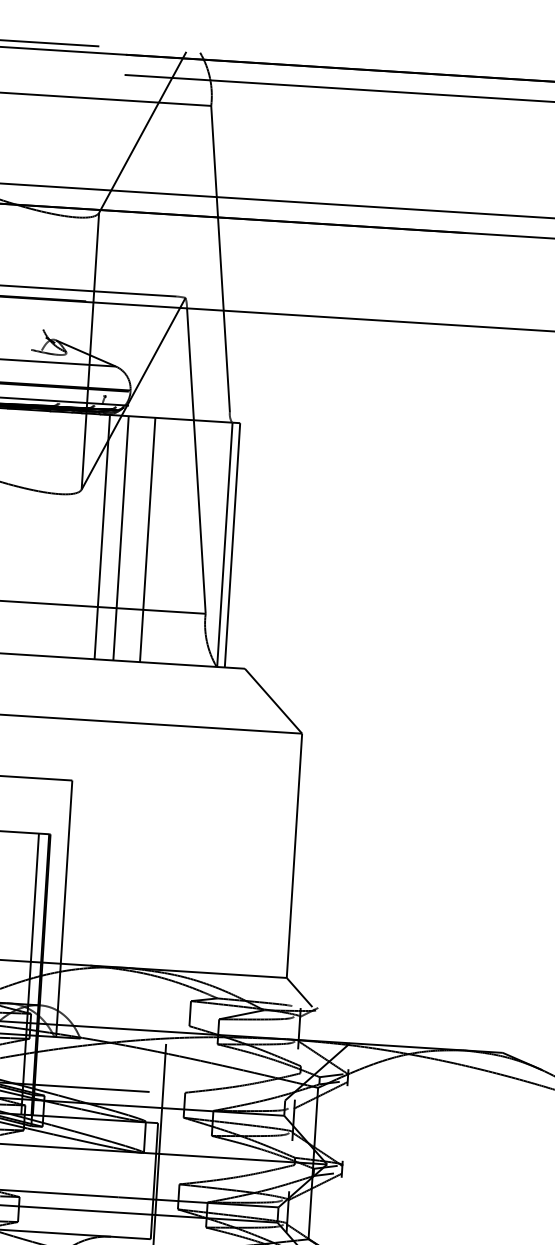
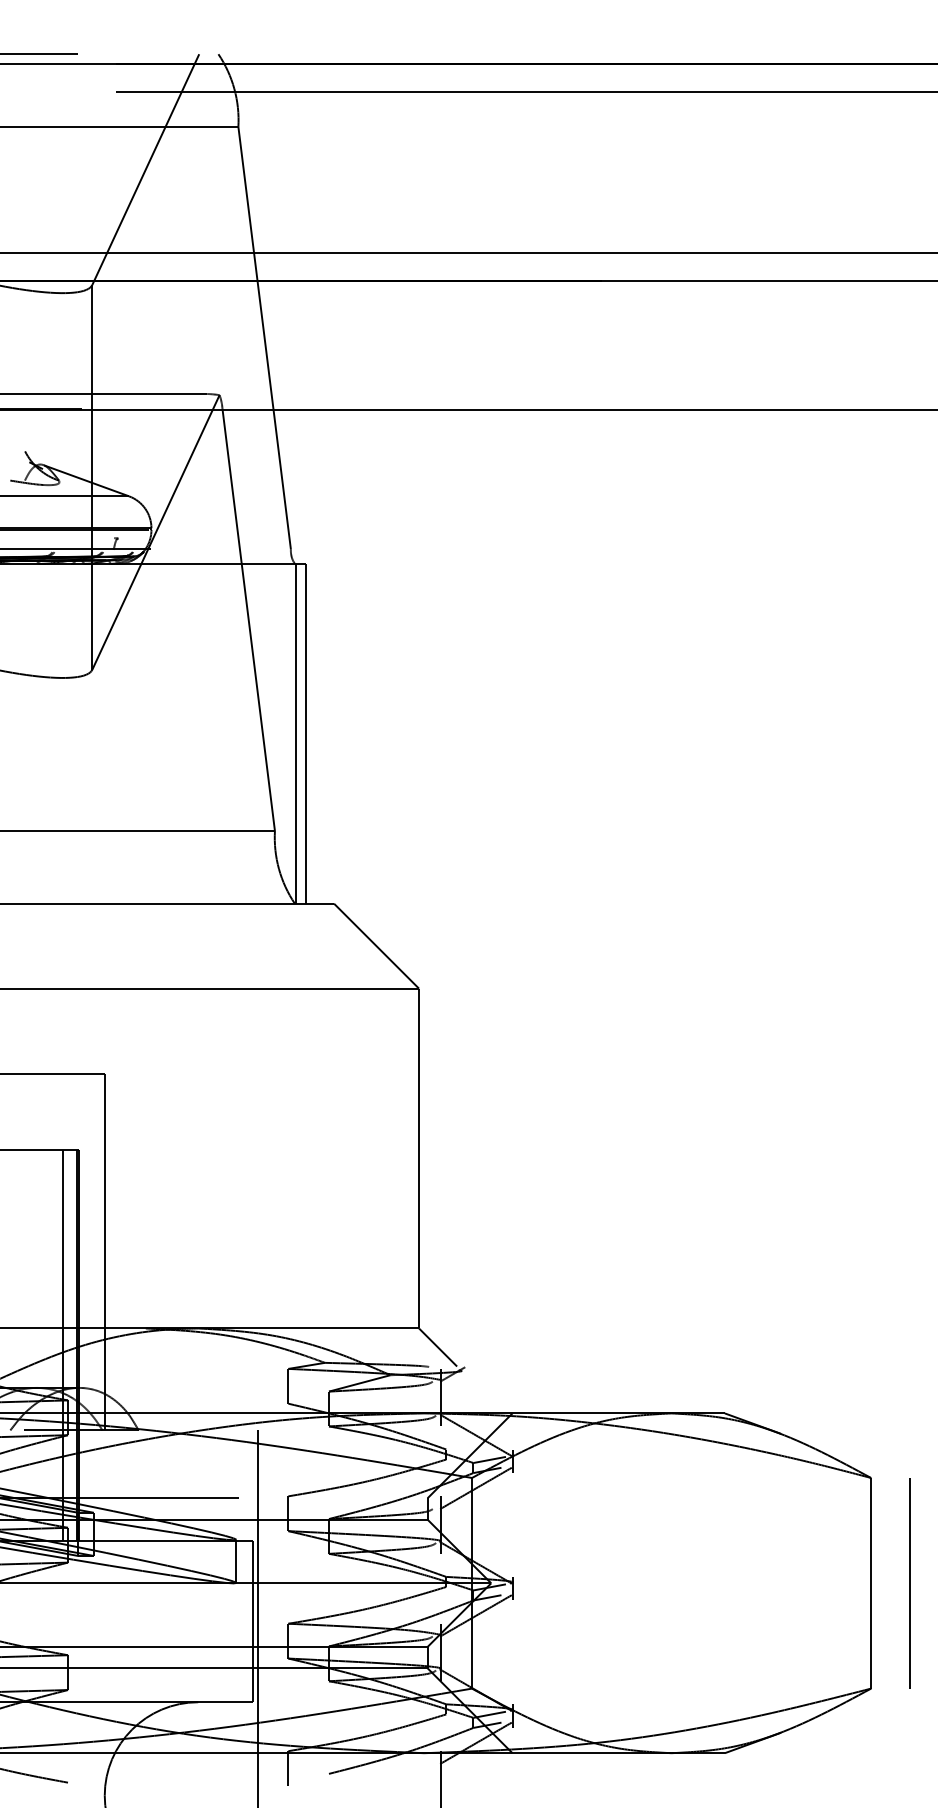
line: (102, 536) -> (125, 733), removed
line: (121, 538) -> (151, 733), removed
line: (147, 539) -> (188, 733), removed

